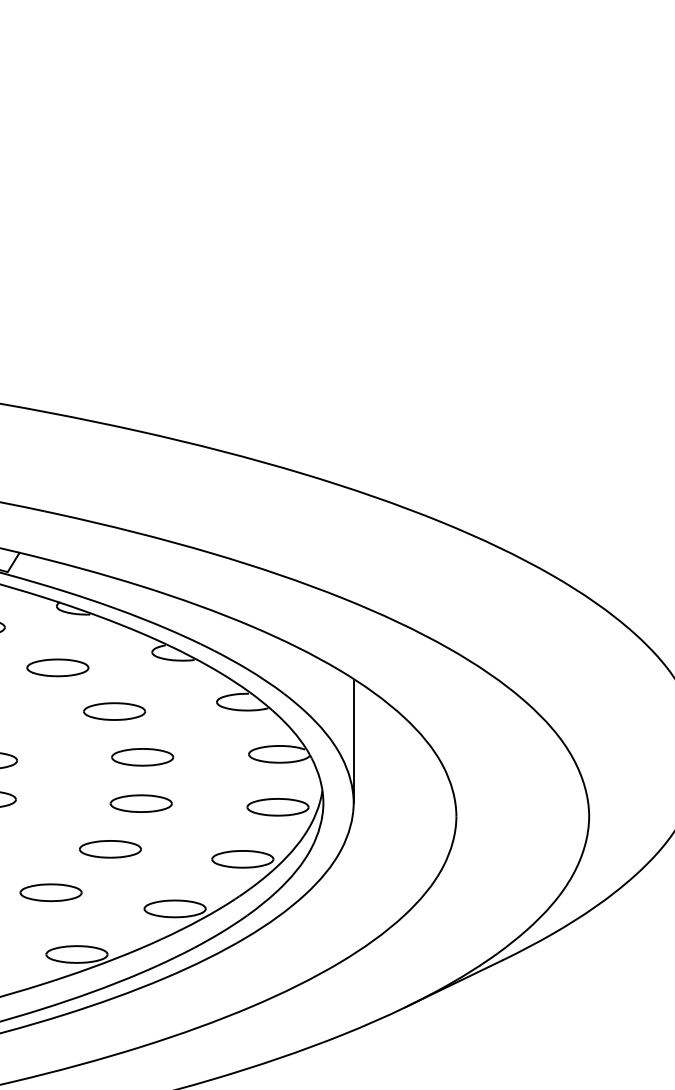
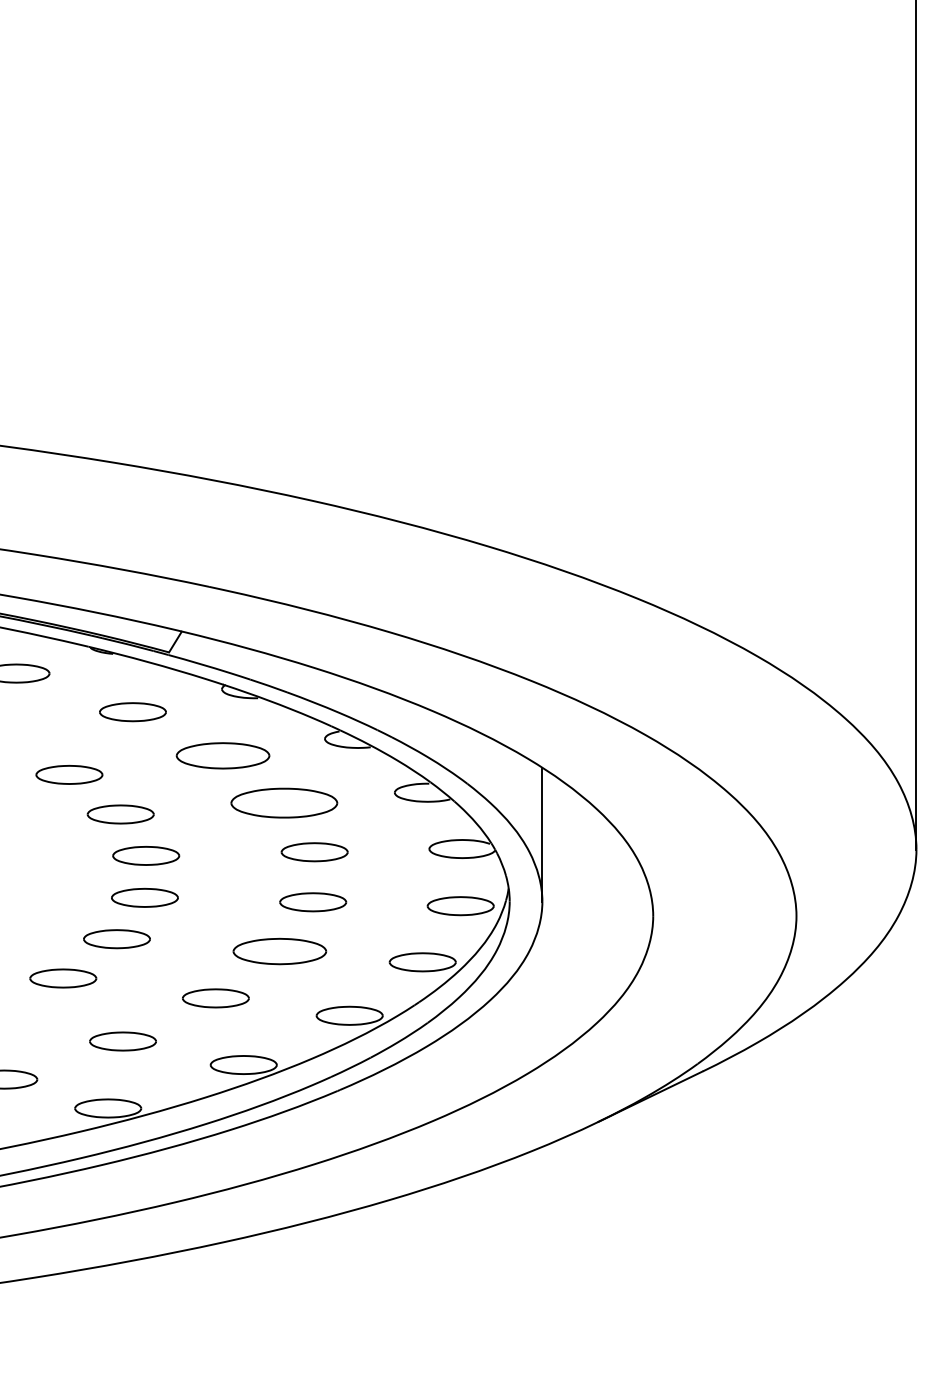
part: (58, 667) -> (223, 755), size x1.4
part: (114, 711) -> (284, 802), size x1.6
part: (110, 849) -> (279, 951), size x1.4

